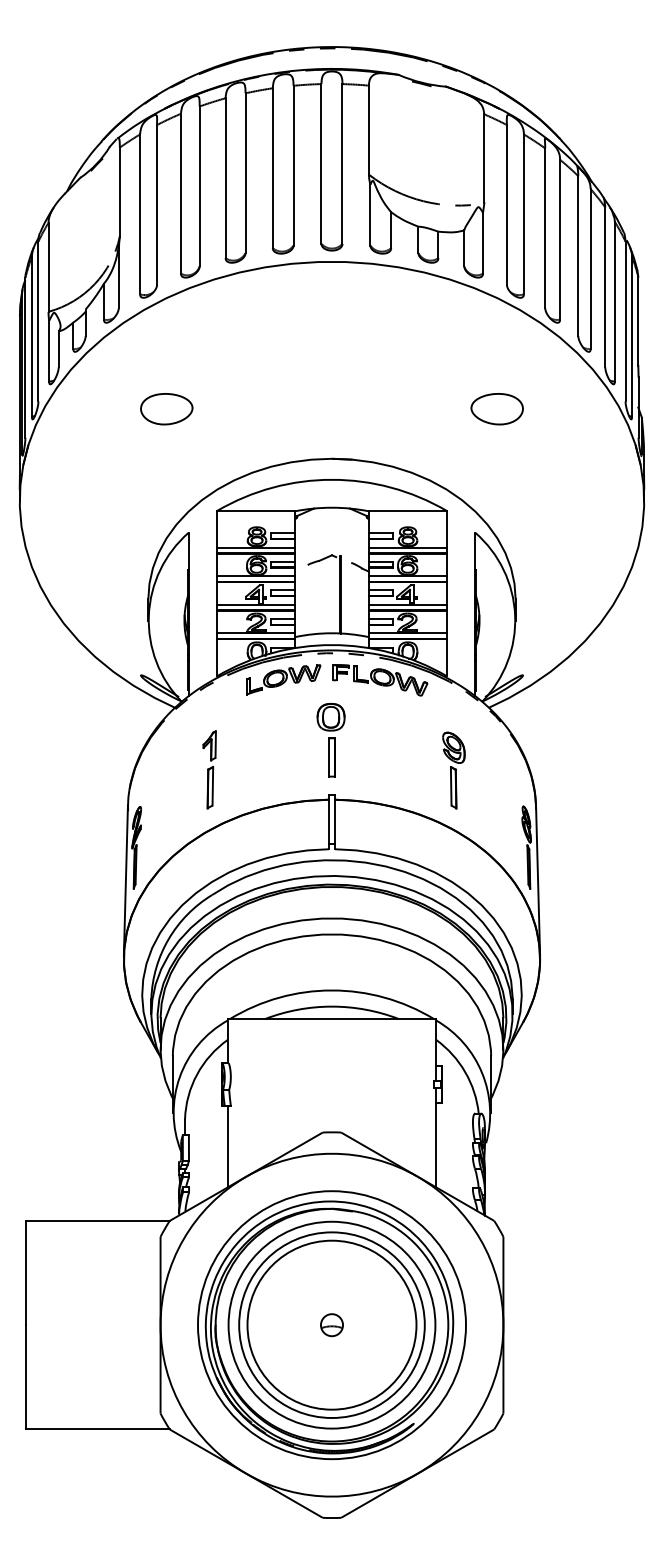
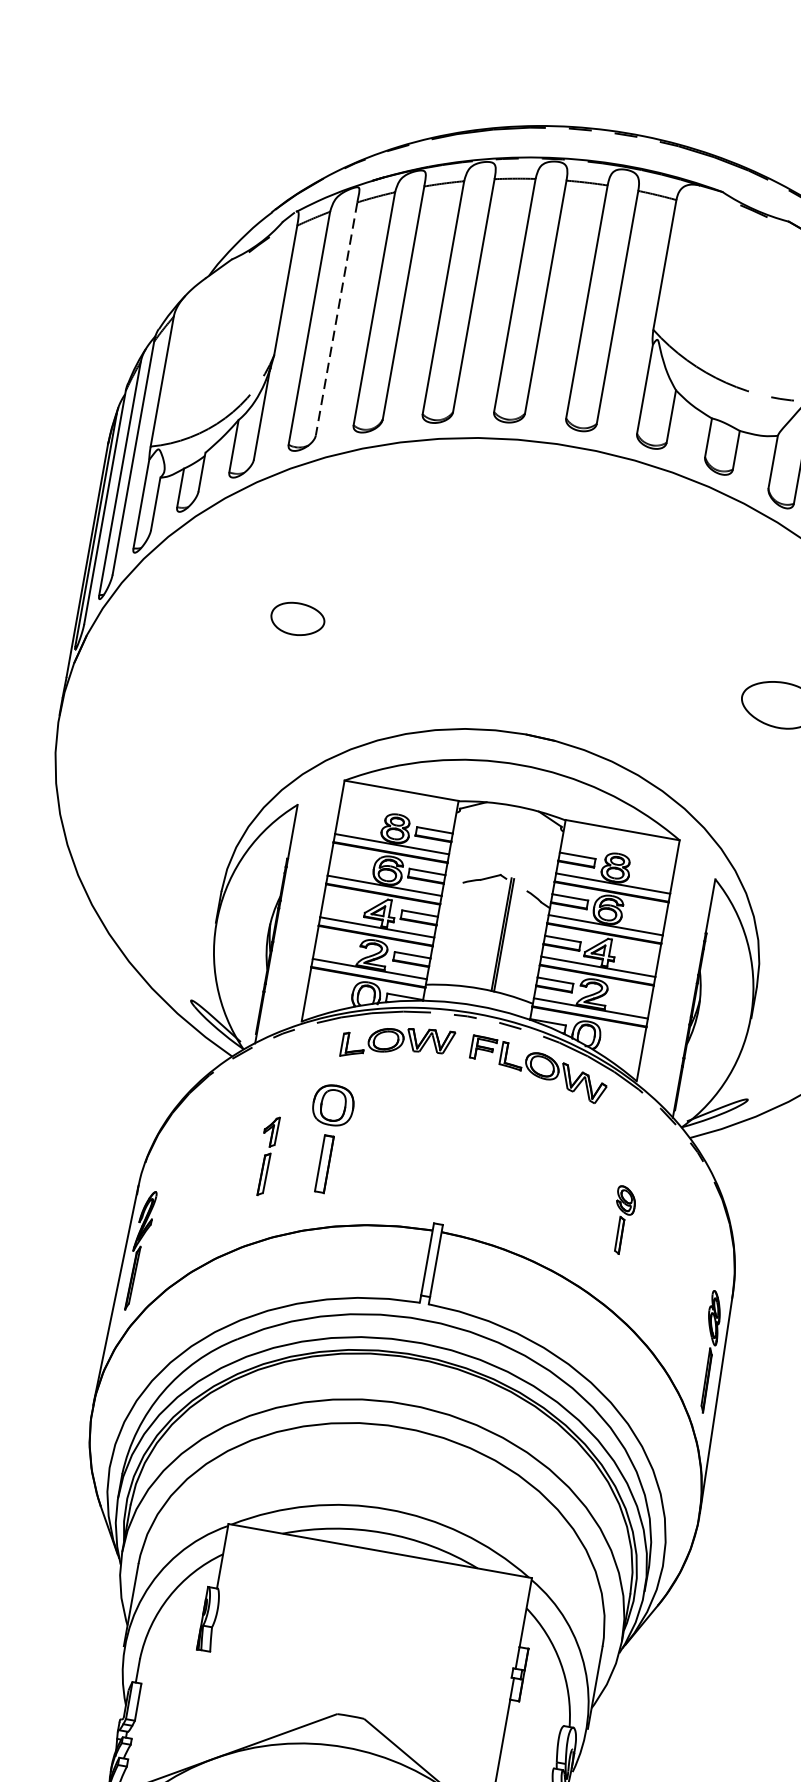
line: (157, 204) -> (337, 318), solid -> dashed
part: (166, 409) -> (297, 619), size x0.7
part: (330, 740) -> (326, 1139), moved
part: (209, 769) -> (266, 1155), size x0.7
part: (453, 770) -> (621, 1220), size x0.6
line: (227, 1146) -> (194, 1709), removed

